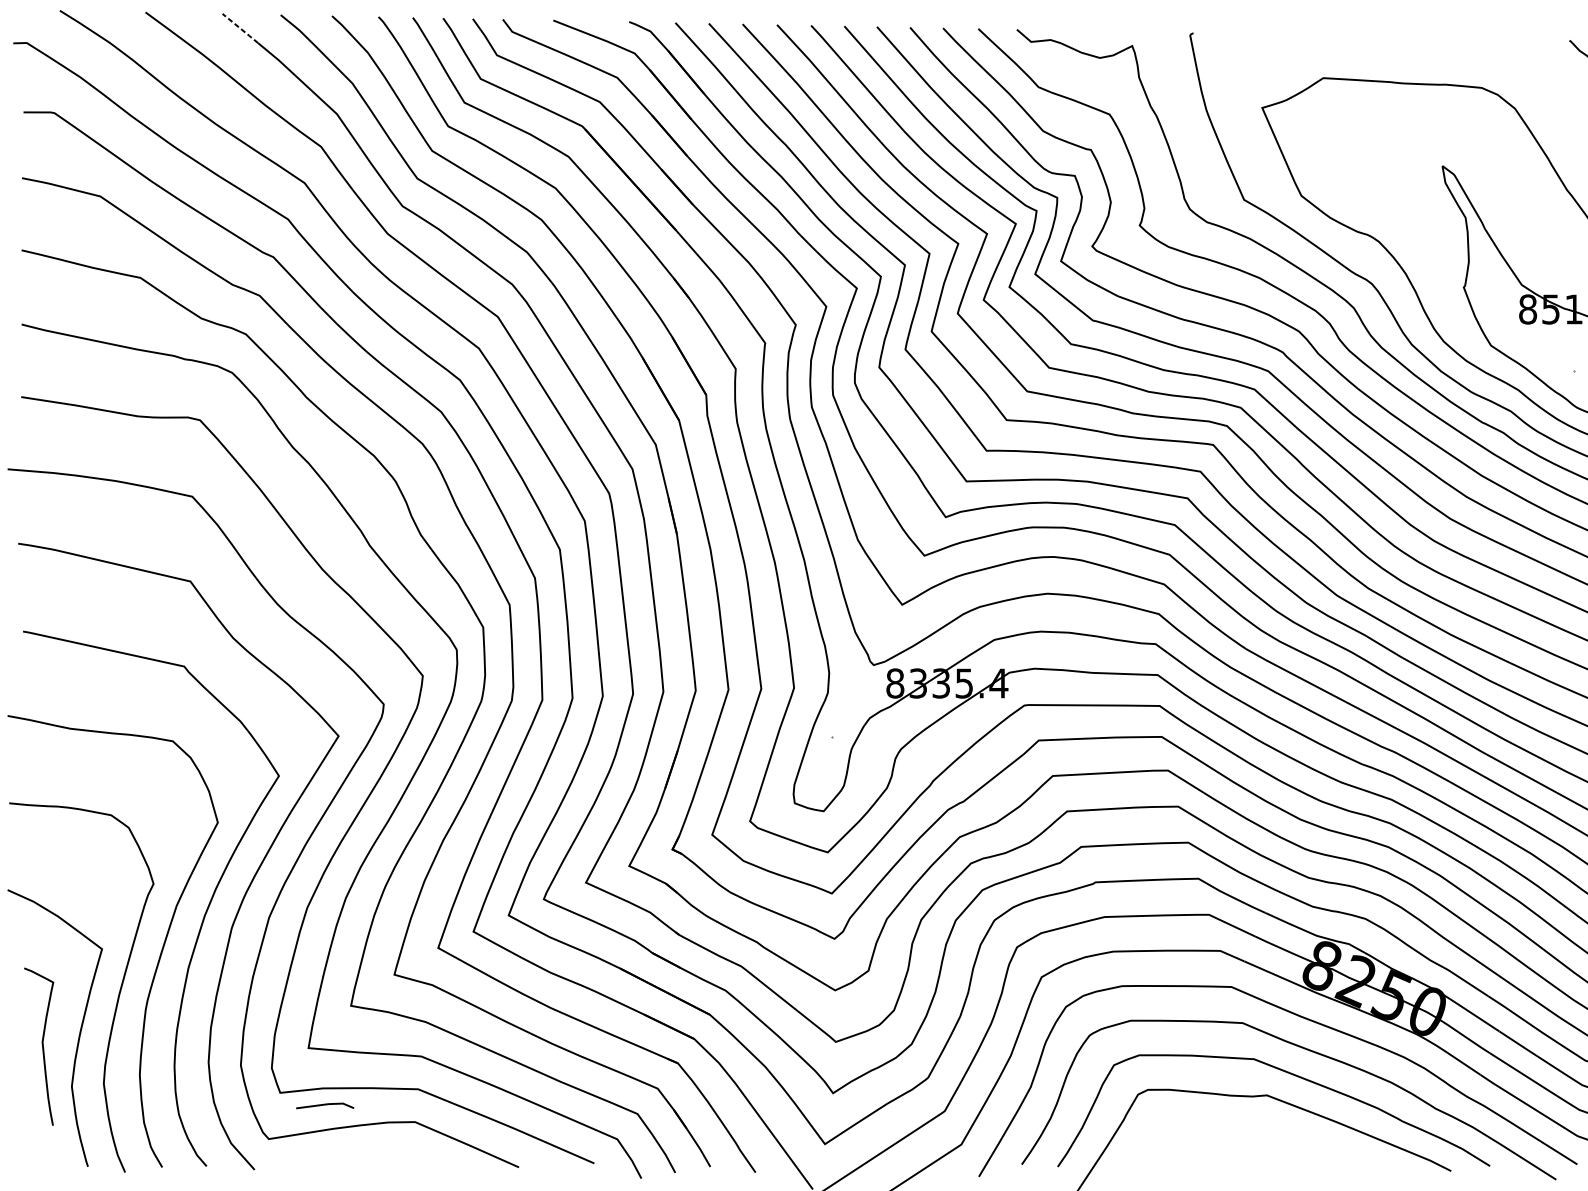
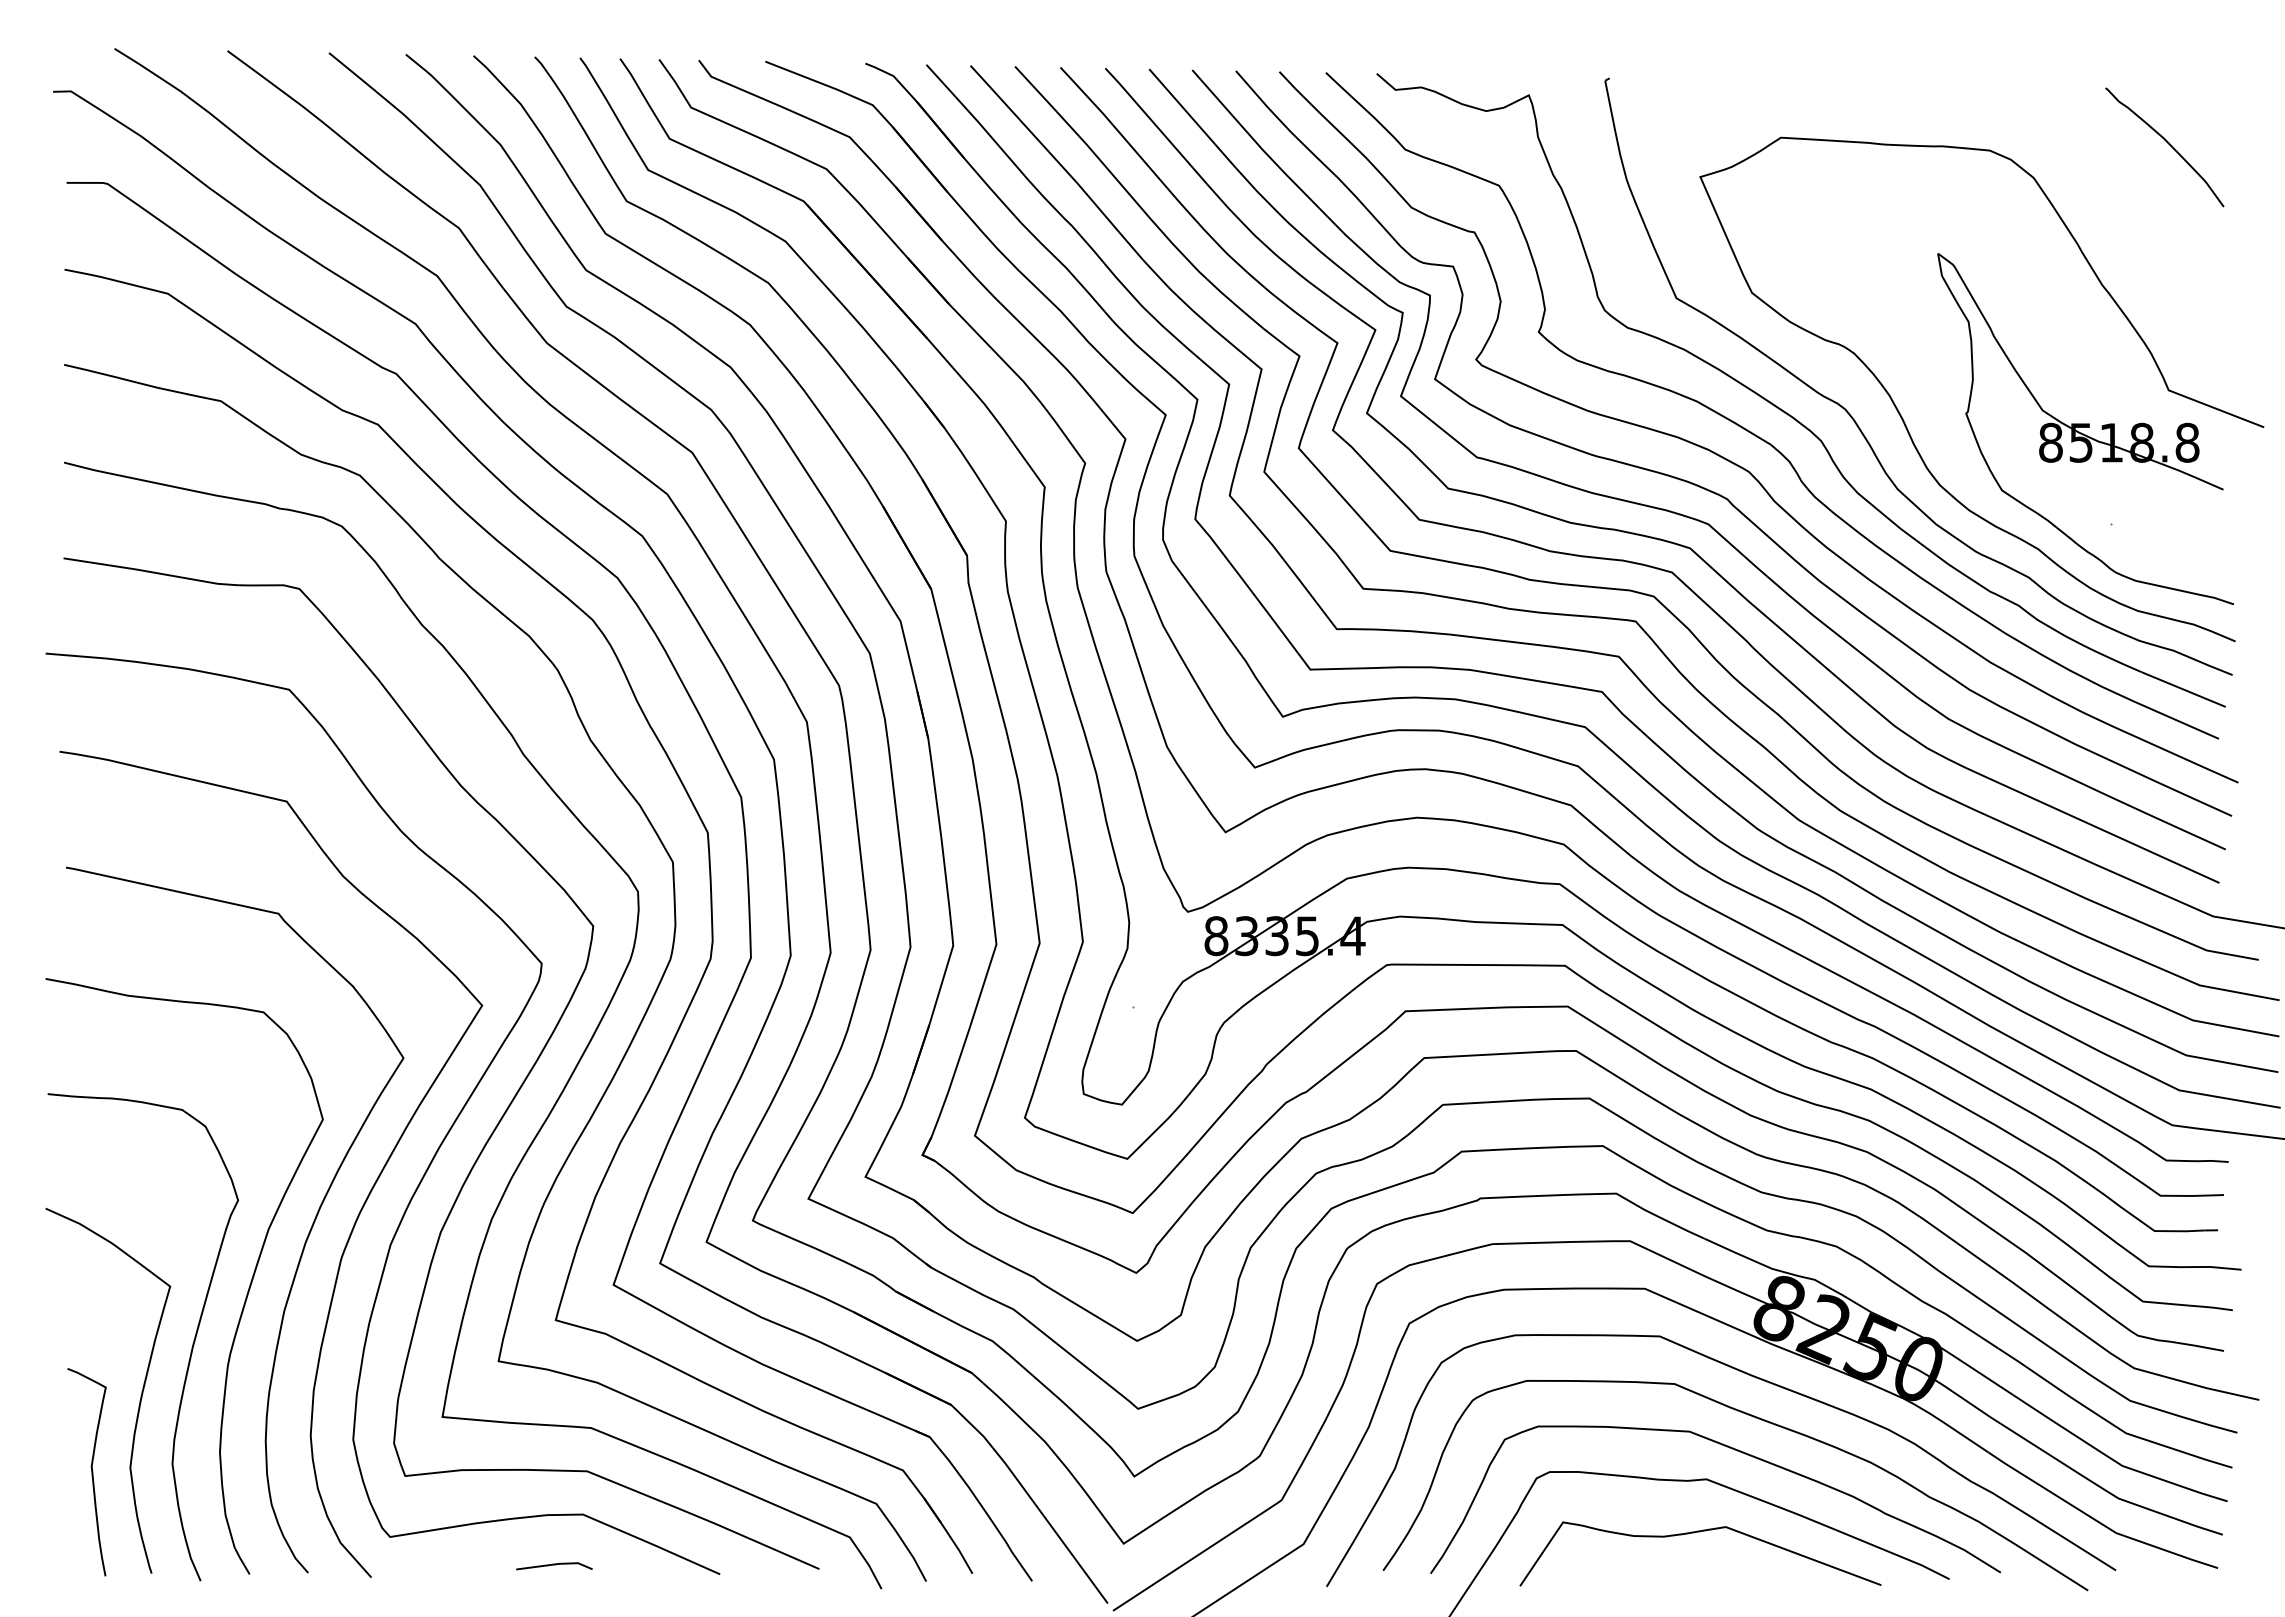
line: (240, 28) -> (352, 72), dashed -> solid
curve: (42, 1046) -> (91, 1472), moved
line: (325, 1105) -> (554, 1565), moved
curve: (1257, 1136) -> (1694, 1533), added

